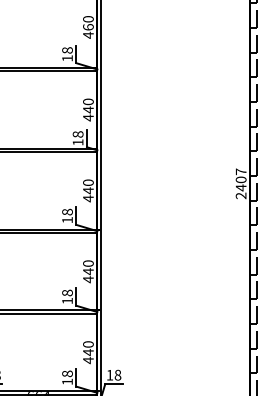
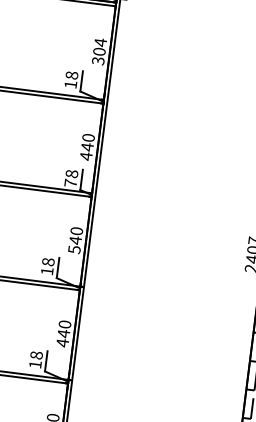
text: (88, 26) -> (99, 50), 460 -> 304
text: (77, 142) -> (70, 183), 18 -> 78
text: (88, 198) -> (74, 249), 440 -> 540

